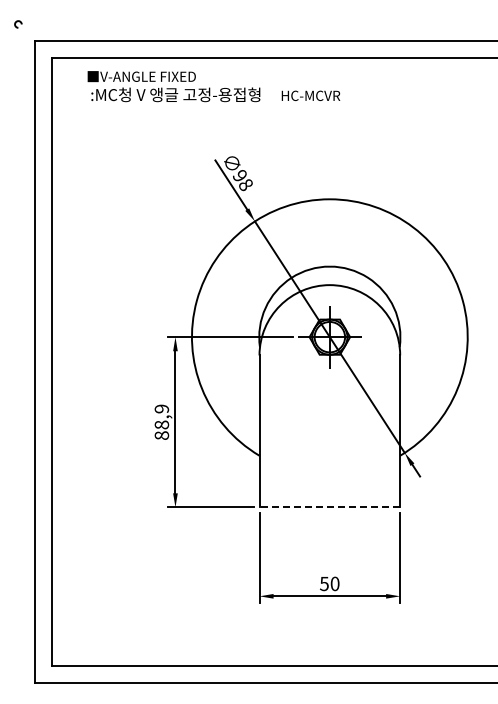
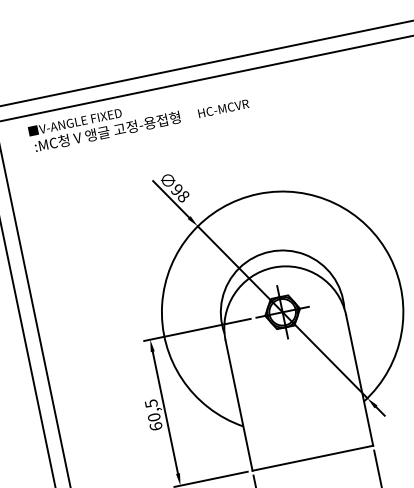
text: (161, 421) -> (153, 414), 88,9 -> 60,5
line: (329, 507) -> (312, 458), dashed -> solid

